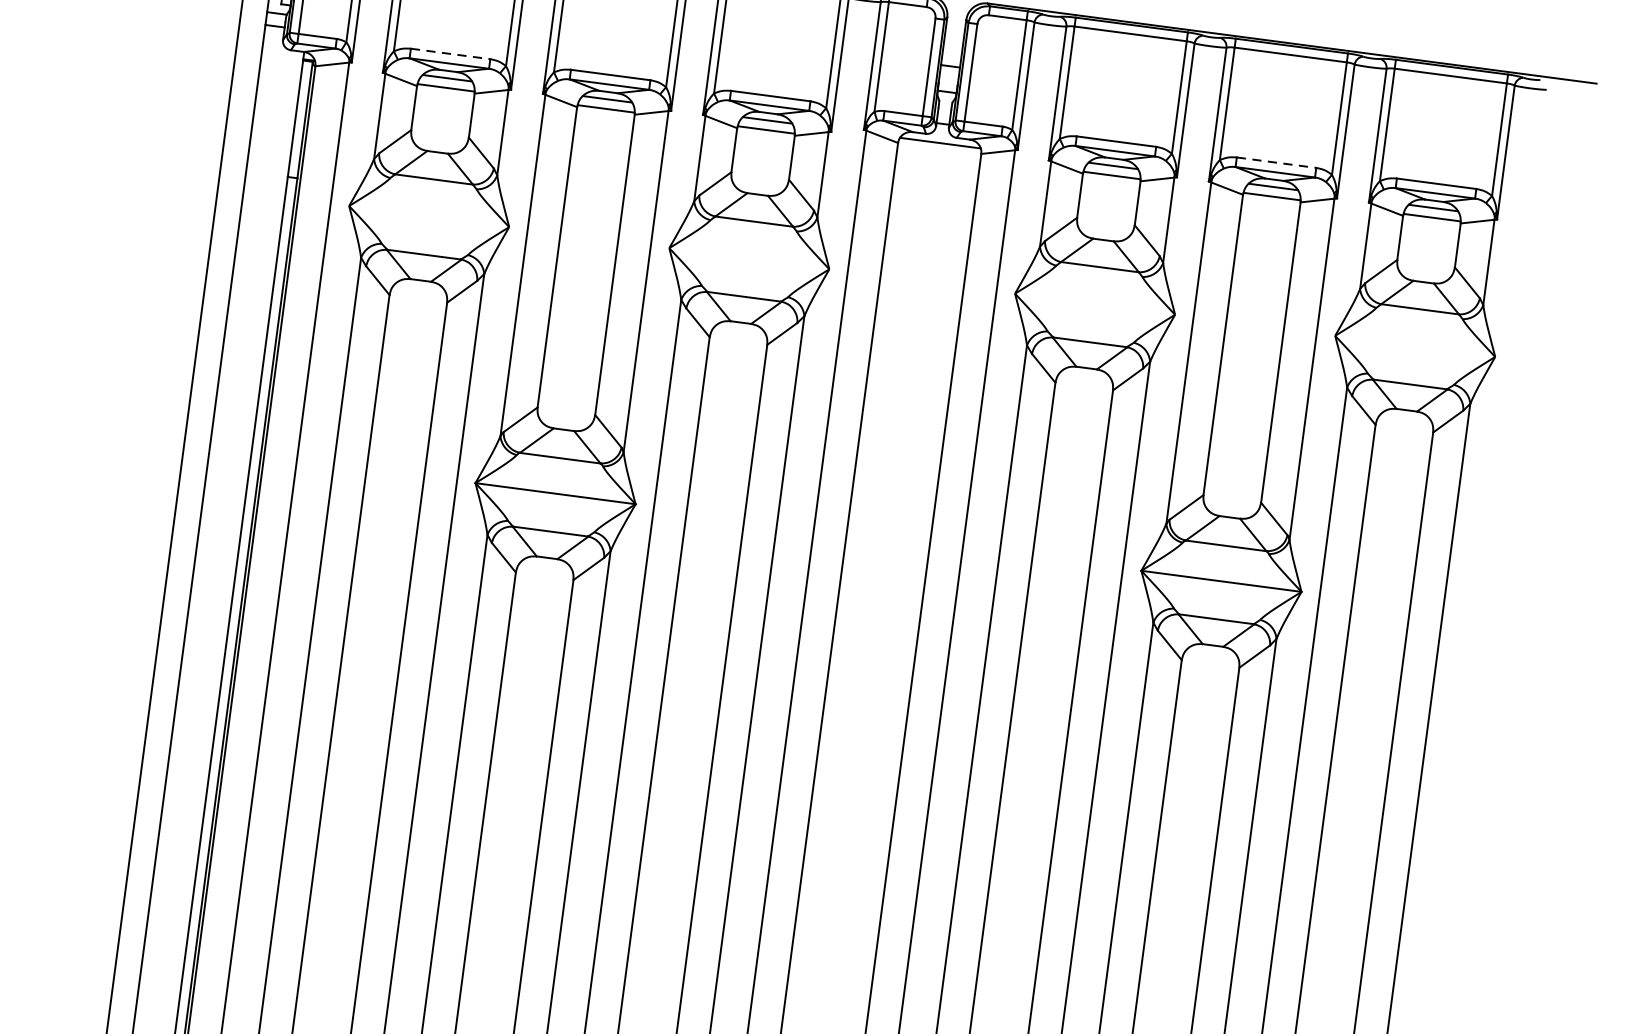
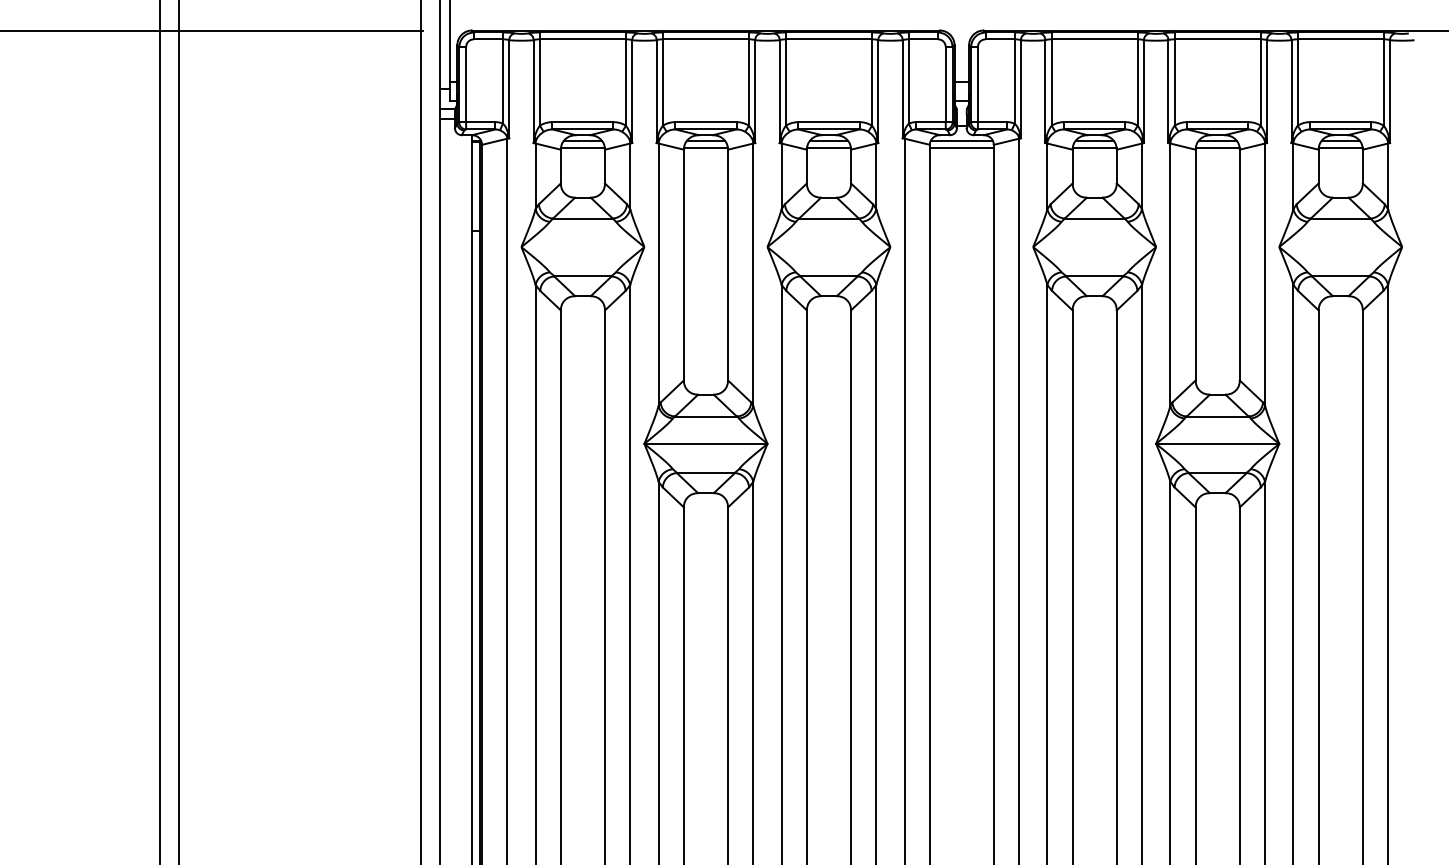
line: (449, 54) -> (582, 122), dashed -> solid
line: (938, 153) -> (961, 148), added
line: (1276, 163) -> (1217, 122), dashed -> solid

